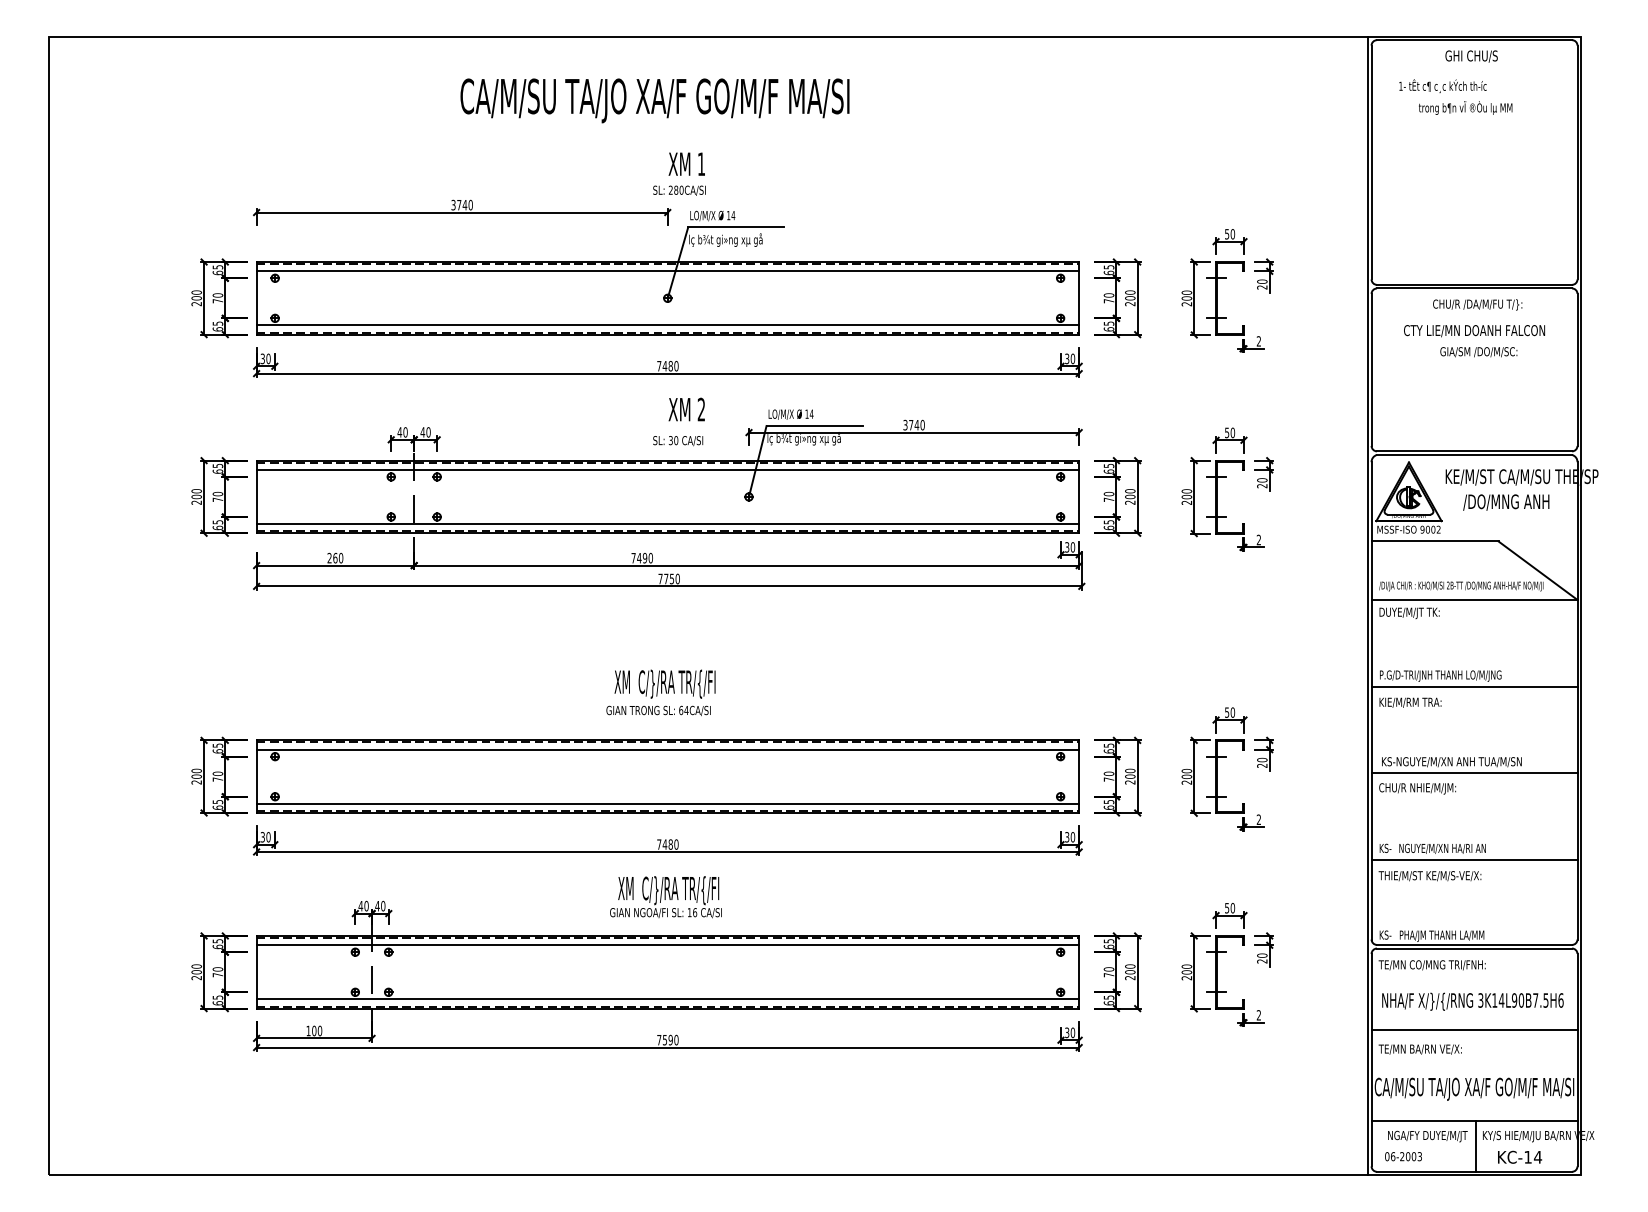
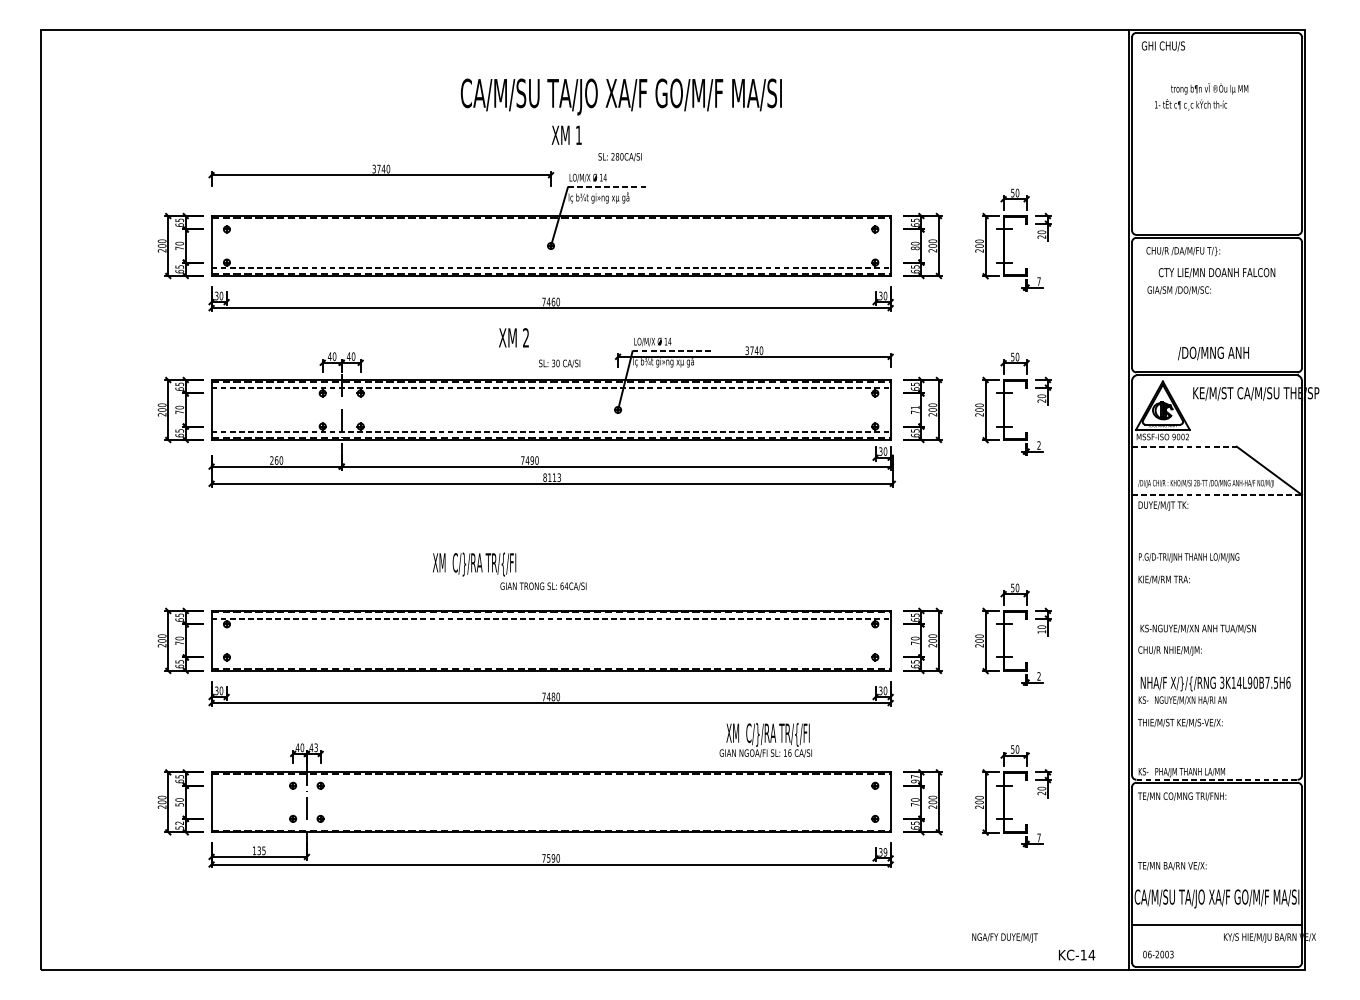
text: (1471, 56) -> (1163, 46), moved
text: (1442, 85) -> (1190, 104), moved
text: (654, 100) -> (620, 96), moved
text: (679, 190) -> (620, 157), moved
line: (736, 227) -> (607, 187), solid -> dashed
line: (667, 271) -> (550, 223), removed
text: (1108, 301) -> (914, 248), 70 -> 80
text: (1477, 304) -> (1183, 251), moved
line: (668, 325) -> (551, 268), solid -> dashed
text: (1258, 341) -> (1038, 281), 2 -> 7
text: (1478, 352) -> (1179, 290), moved
text: (670, 366) -> (553, 302), 7480 -> 7460
text: (686, 409) -> (513, 337), moved
line: (814, 426) -> (672, 351), solid -> dashed
line: (668, 469) -> (551, 387), solid -> dashed
text: (1108, 493) -> (914, 407), 70 -> 71
text: (1506, 502) -> (1213, 353), moved
line: (668, 523) -> (551, 431), solid -> dashed
line: (1435, 541) -> (1184, 446), solid -> dashed
text: (668, 578) -> (551, 477), 7750 -> 8113
line: (1474, 599) -> (1216, 494), solid -> dashed
text: (664, 683) -> (474, 563), moved
line: (1474, 686) -> (1216, 566), removed
line: (668, 749) -> (551, 618), solid -> dashed
text: (1262, 765) -> (1041, 631), 20 -> 10
line: (1474, 773) -> (1216, 638), removed
line: (667, 803) -> (550, 663), removed
line: (1474, 860) -> (1216, 710), removed
text: (665, 897) -> (765, 740), moved
text: (383, 906) -> (316, 748), 40 -> 43
text: (1108, 944) -> (914, 779), 65 -> 97
line: (1474, 944) -> (1216, 779), solid -> dashed
line: (667, 945) -> (550, 780), removed
text: (217, 975) -> (179, 805), 70 -> 50
line: (667, 999) -> (550, 824), removed
text: (217, 1000) -> (179, 825), 65 -> 52
text: (1472, 1001) -> (1215, 683), moved
text: (1258, 1015) -> (1038, 838), 2 -> 7
line: (1474, 1029) -> (1216, 849), removed
text: (317, 1030) -> (261, 850), 100 -> 135
text: (1072, 1032) -> (885, 852), 30 -> 39
text: (1427, 1136) -> (1004, 937), moved
line: (1476, 1145) -> (1218, 945), removed
text: (1520, 1156) -> (1077, 954), moved

